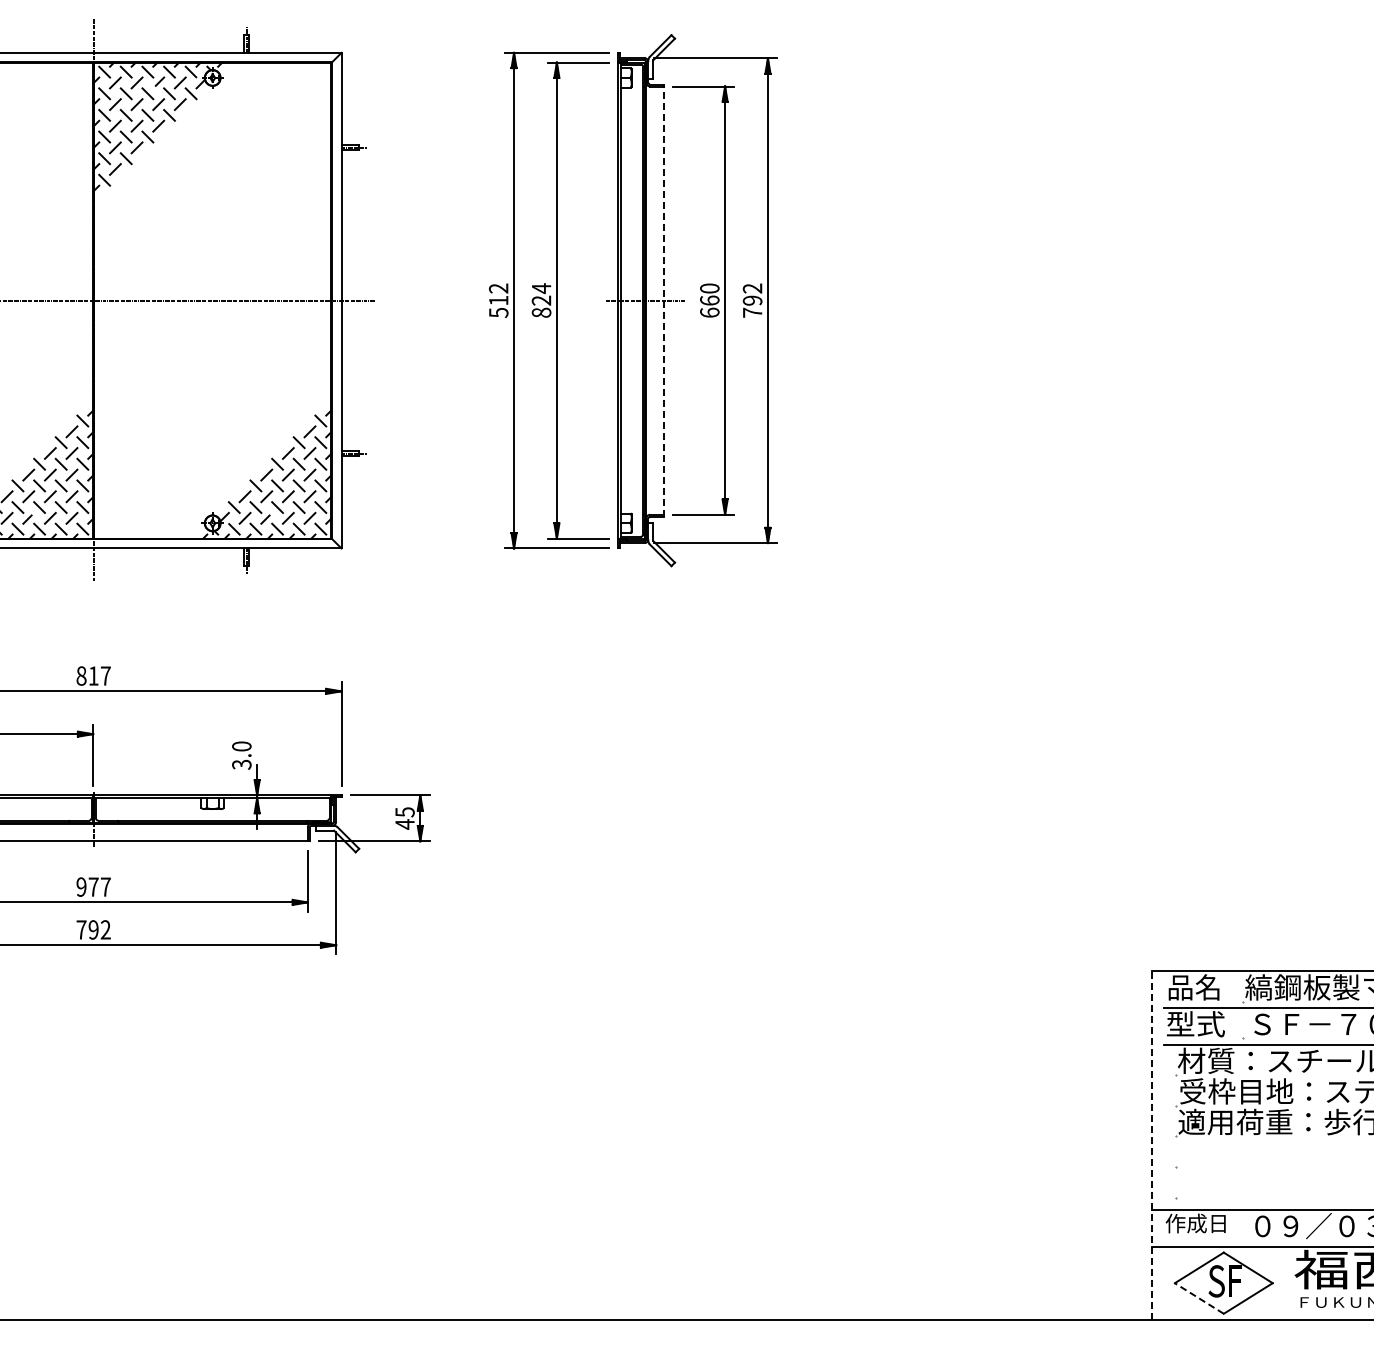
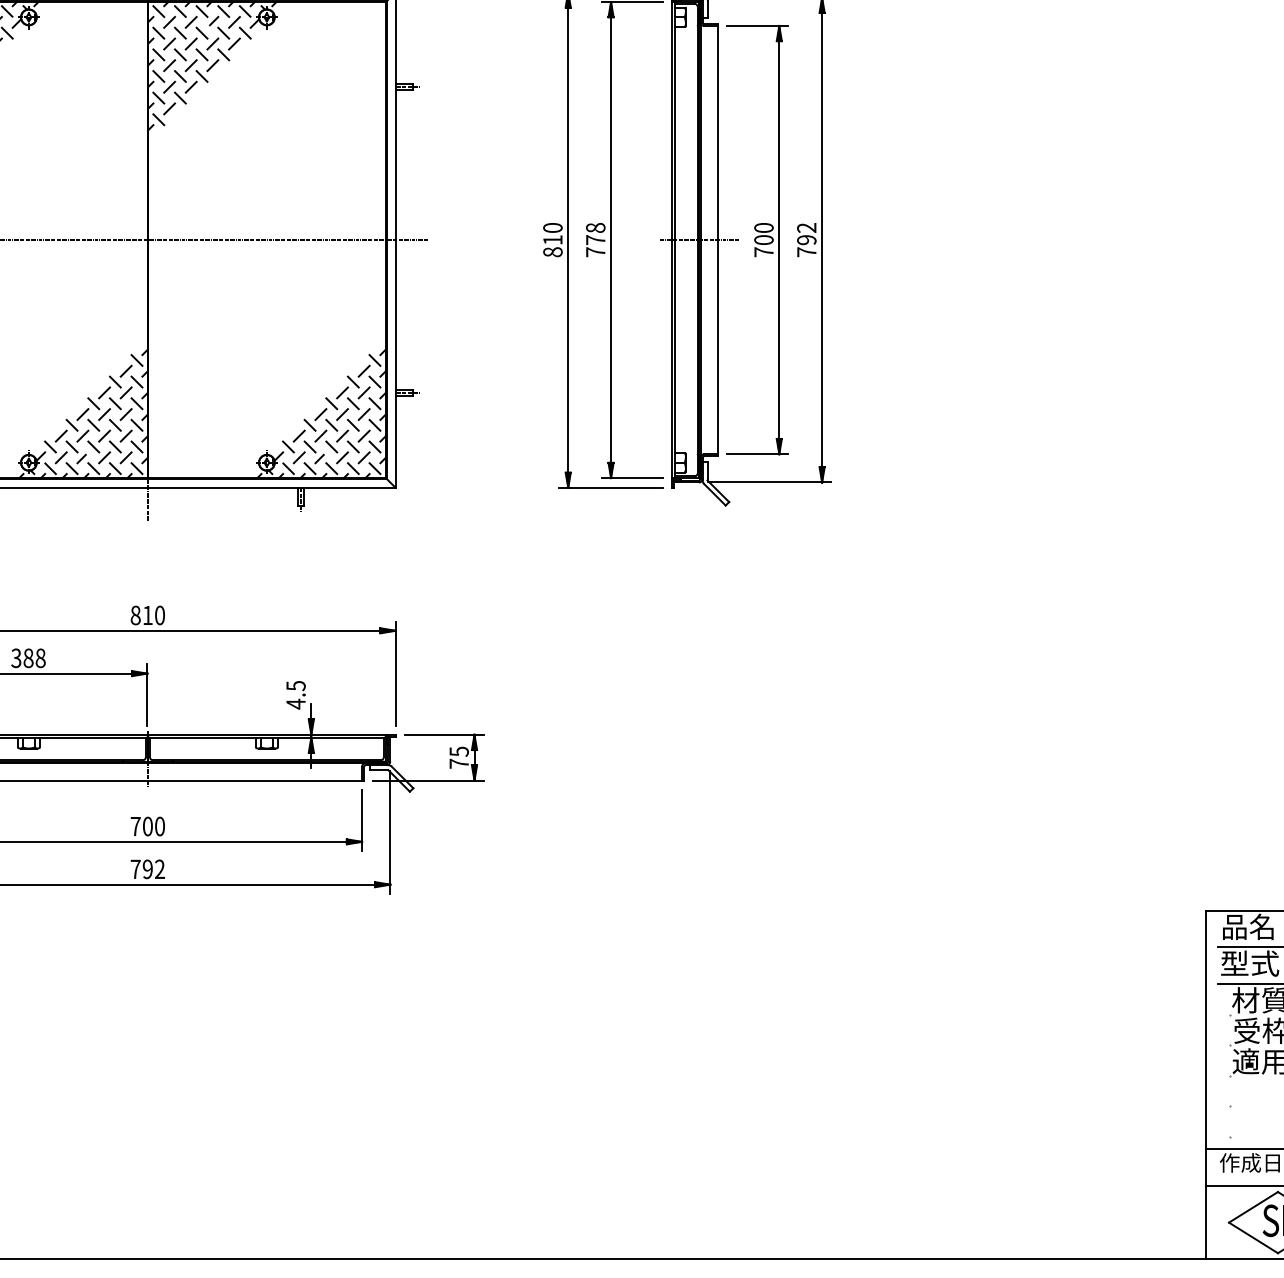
text: (498, 300) -> (552, 239), 512 -> 810
text: (541, 300) -> (595, 239), 824 -> 778
line: (663, 300) -> (717, 239), dashed -> solid
text: (709, 306) -> (763, 245), 660 -> 700
text: (105, 675) -> (159, 614), 817 -> 810
text: (241, 755) -> (295, 694), 3.0 -> 4.5
text: (404, 824) -> (458, 763), 45 -> 75
text: (93, 886) -> (147, 825), 977 -> 700
line: (1151, 1145) -> (1205, 1084), dashed -> solid
line: (1199, 1298) -> (1253, 1237), dashed -> solid

